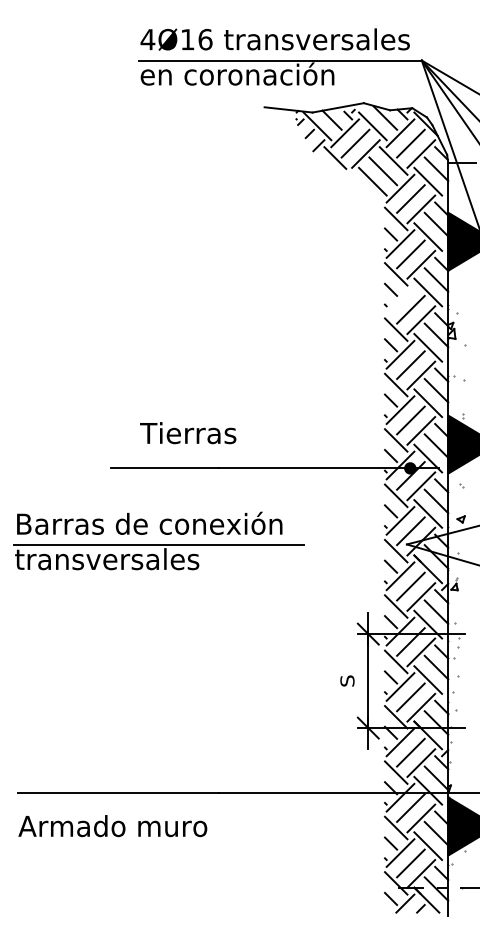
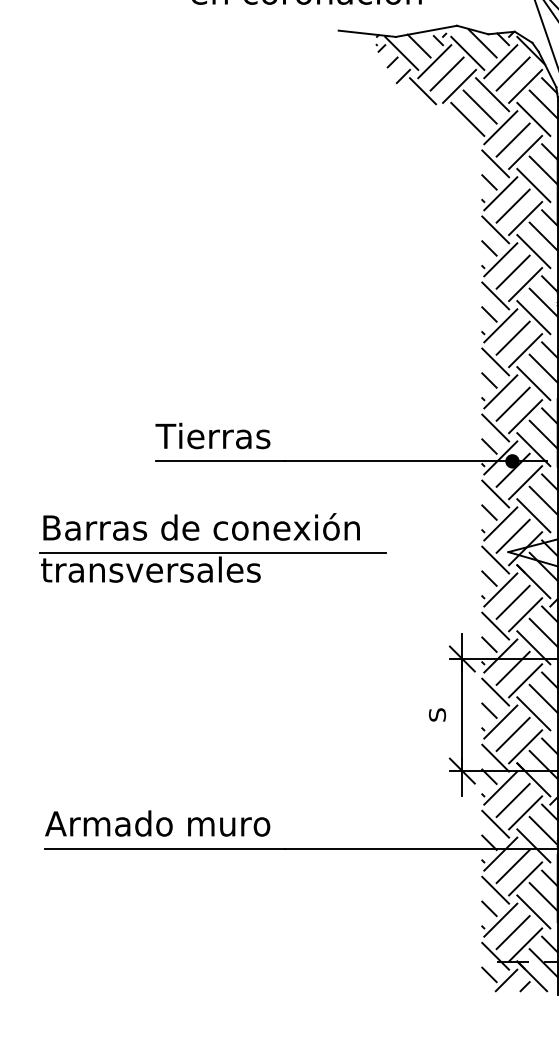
line: (400, 299) -> (500, 259), added
text: (188, 433) -> (213, 436), moved
text: (112, 826) -> (157, 824), moved

